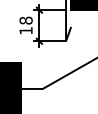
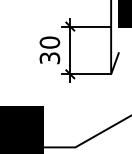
text: (25, 25) -> (48, 50), 18 -> 30

